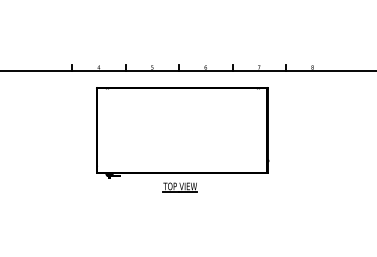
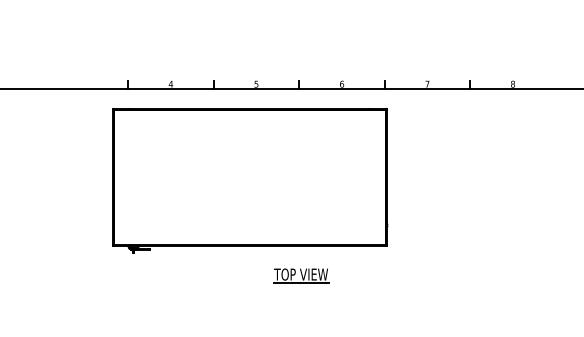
part: (182, 132) -> (250, 180), moved

